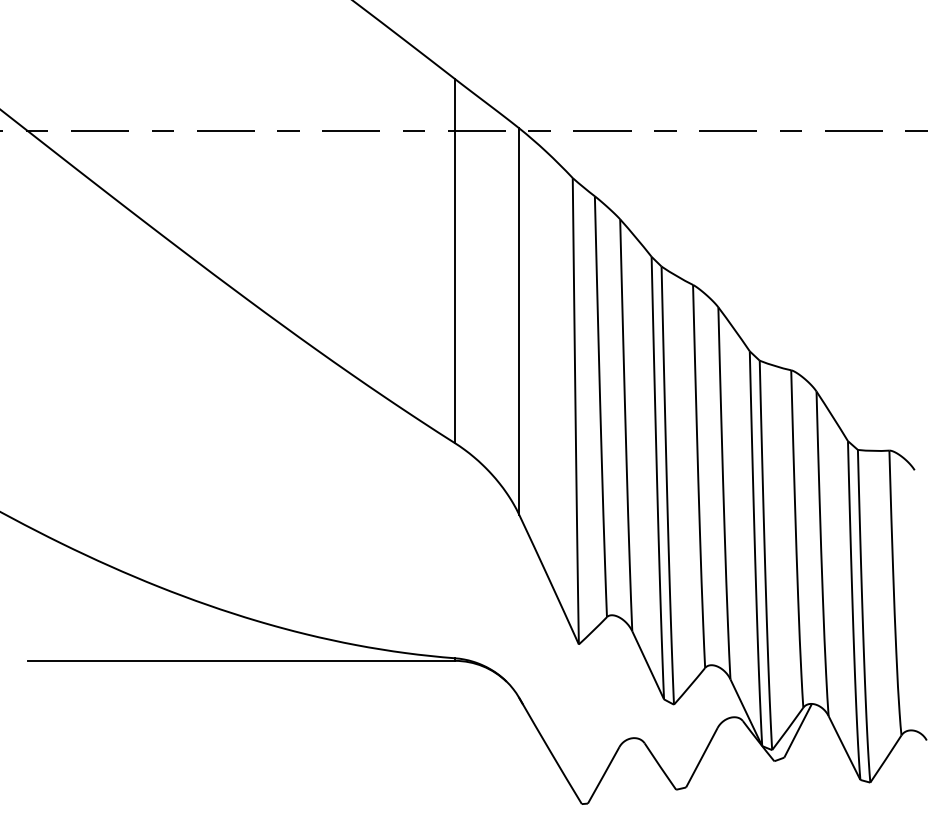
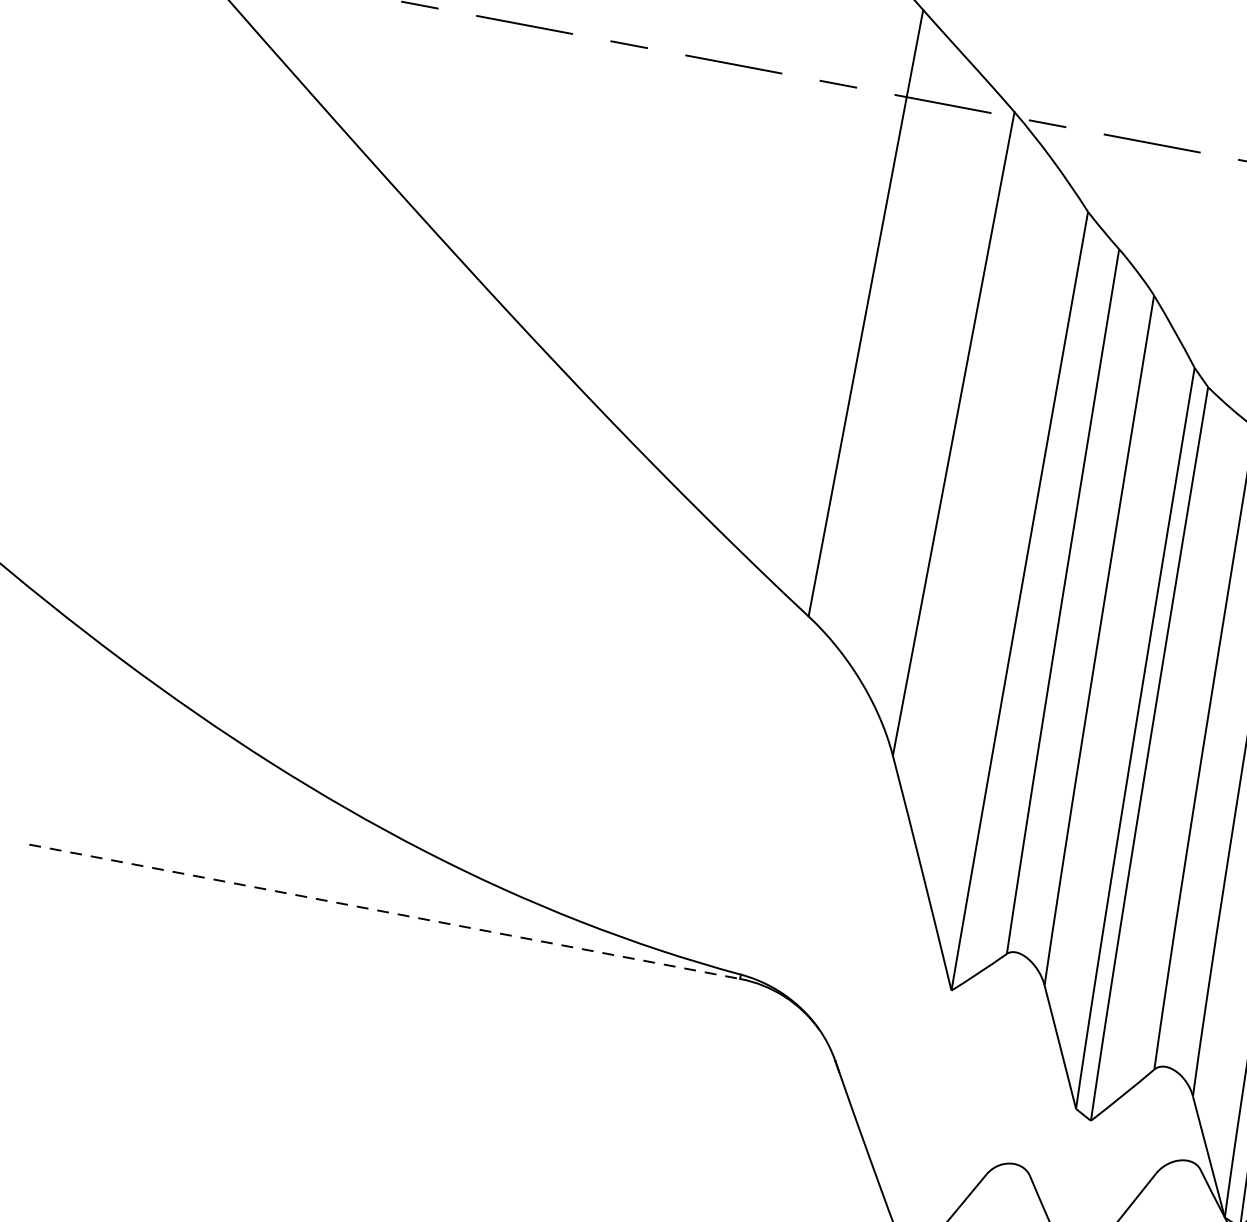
line: (242, 660) -> (386, 911), solid -> dashed

